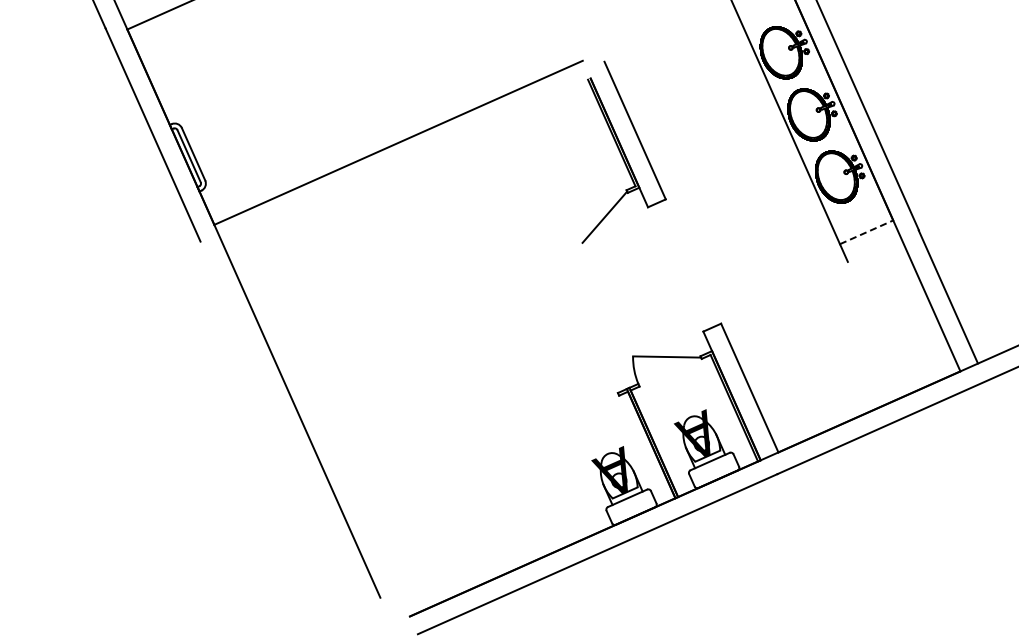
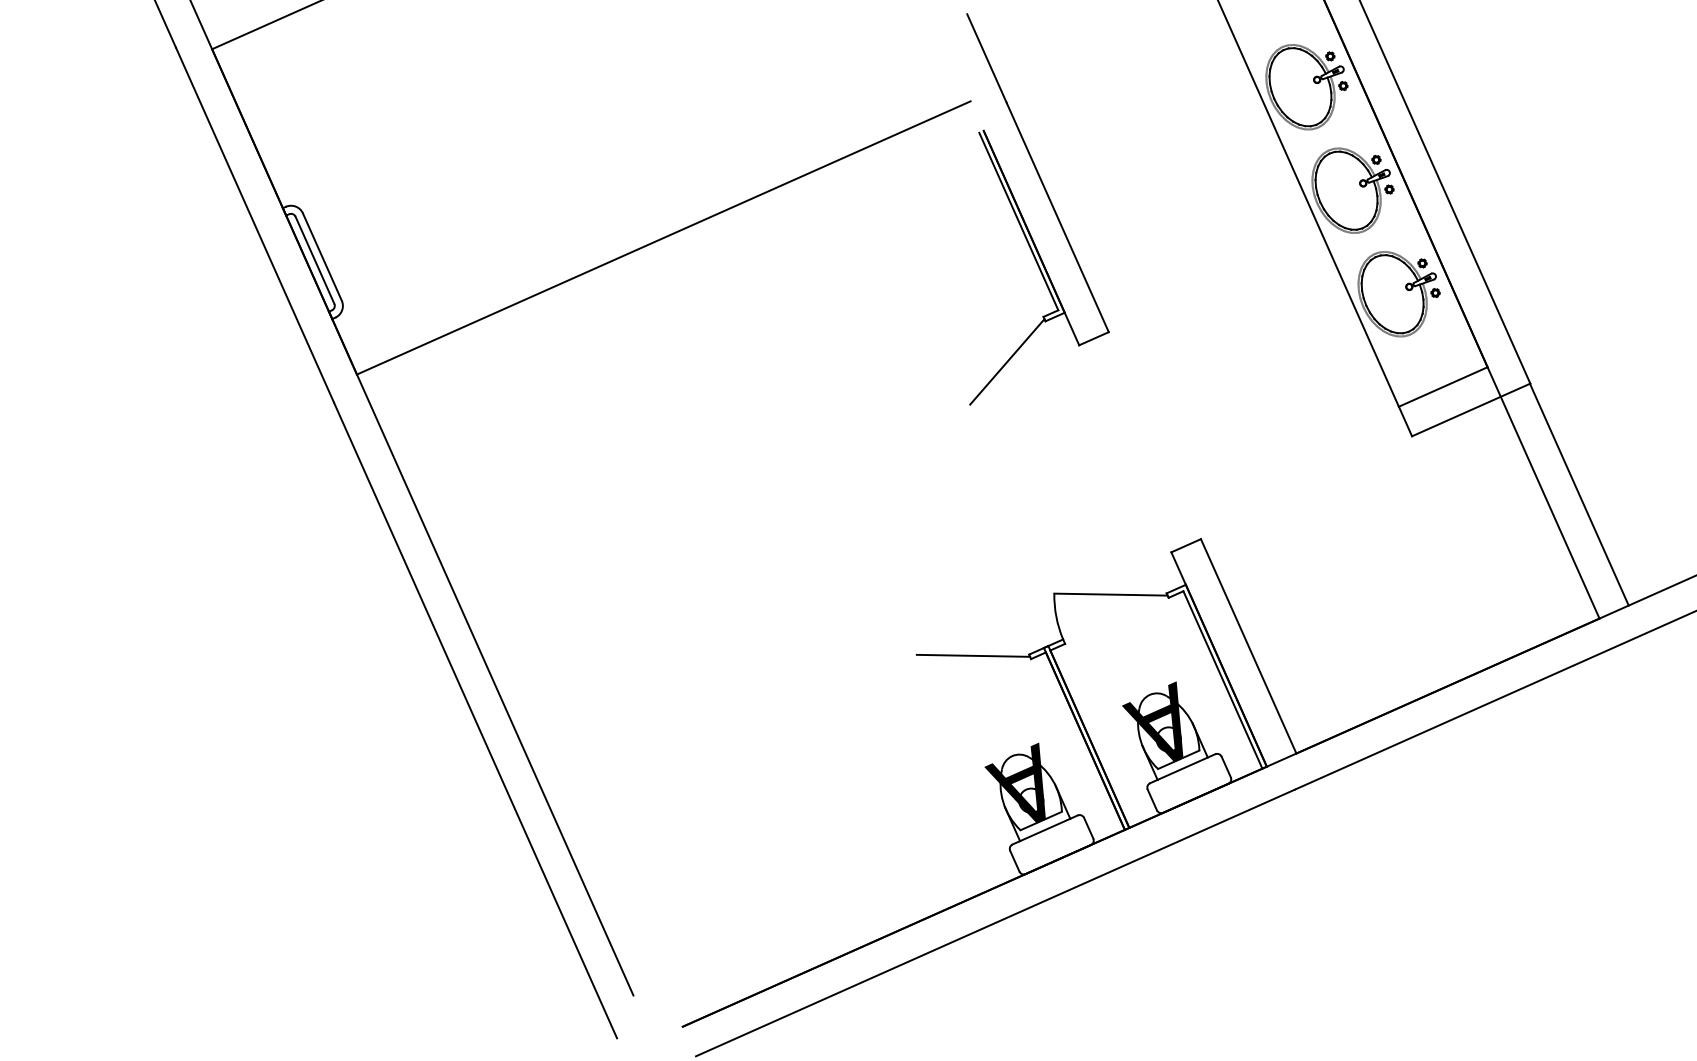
line: (592, 34) -> (986, 57), added
line: (867, 232) -> (1444, 387), dashed -> solid
line: (882, 245) -> (1469, 408), added
line: (584, 393) -> (973, 655), added
line: (285, 432) -> (475, 720), added

